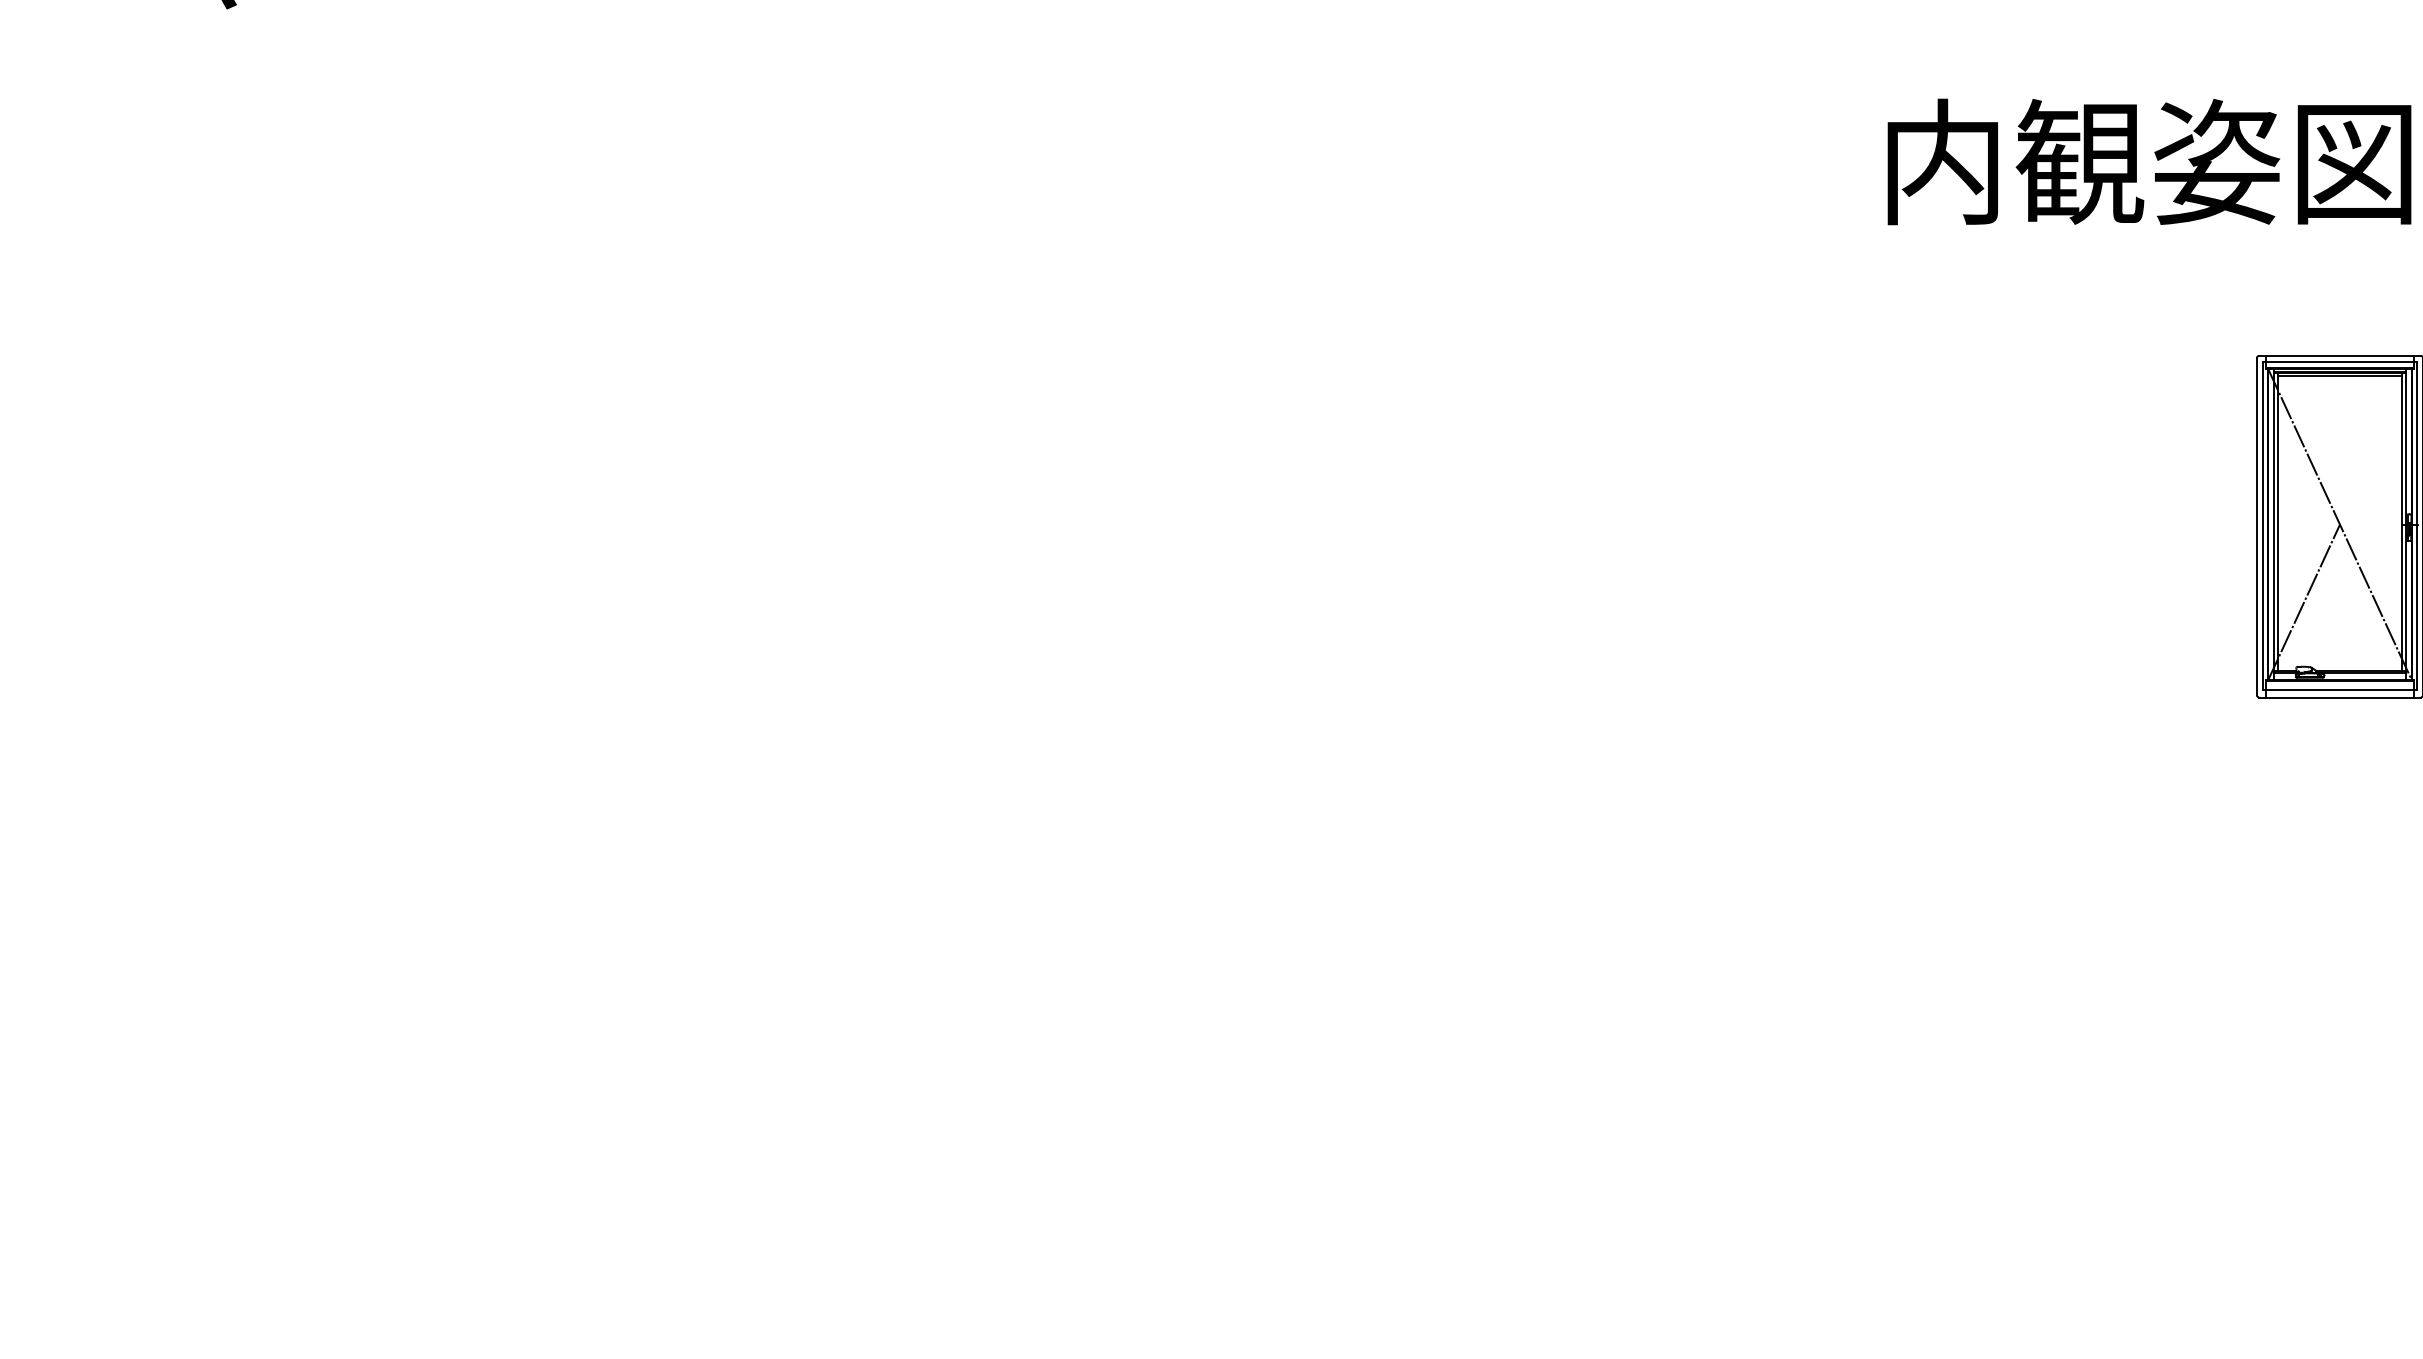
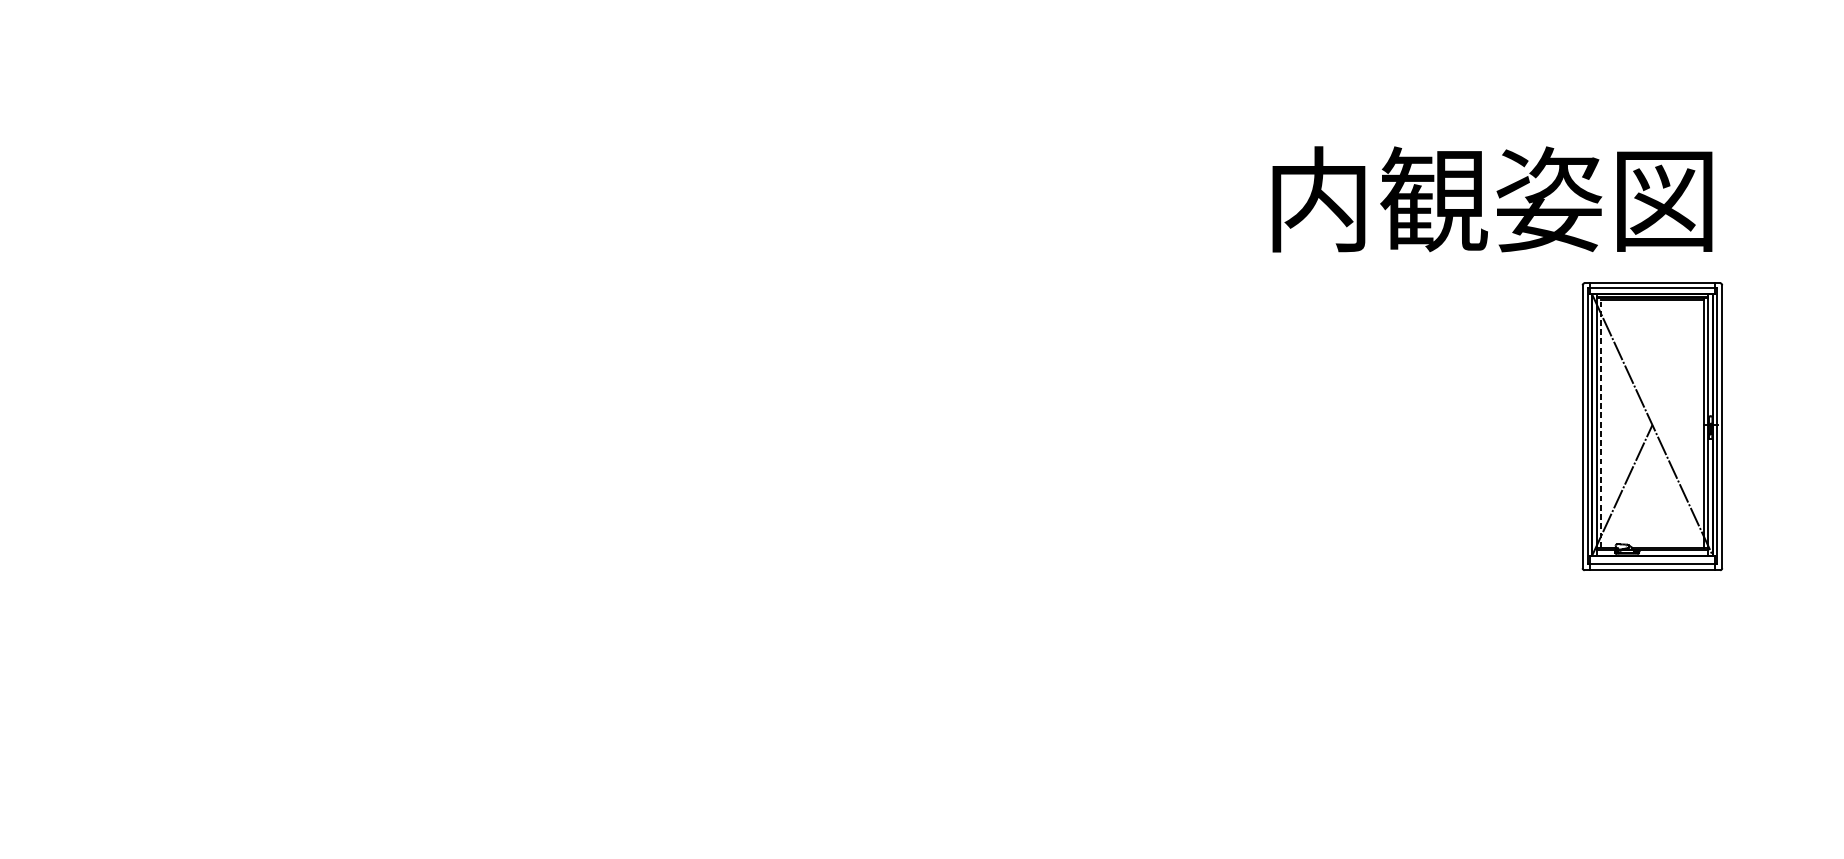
text: (2149, 161) -> (1492, 199), moved
line: (2278, 521) -> (1600, 422), solid -> dashed

